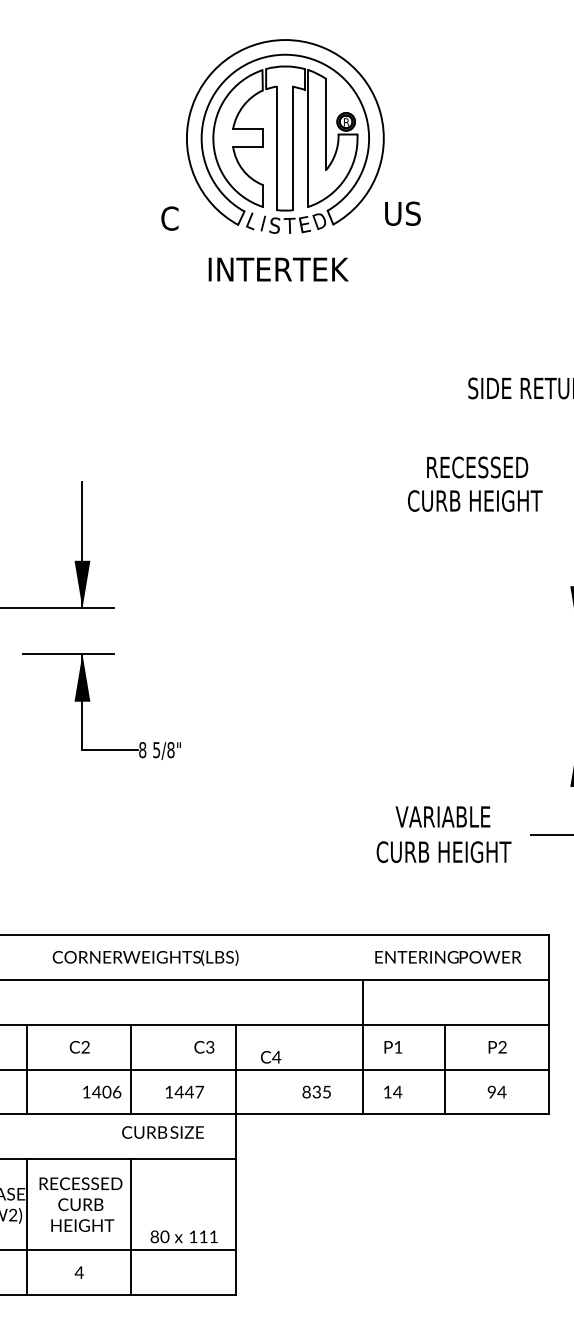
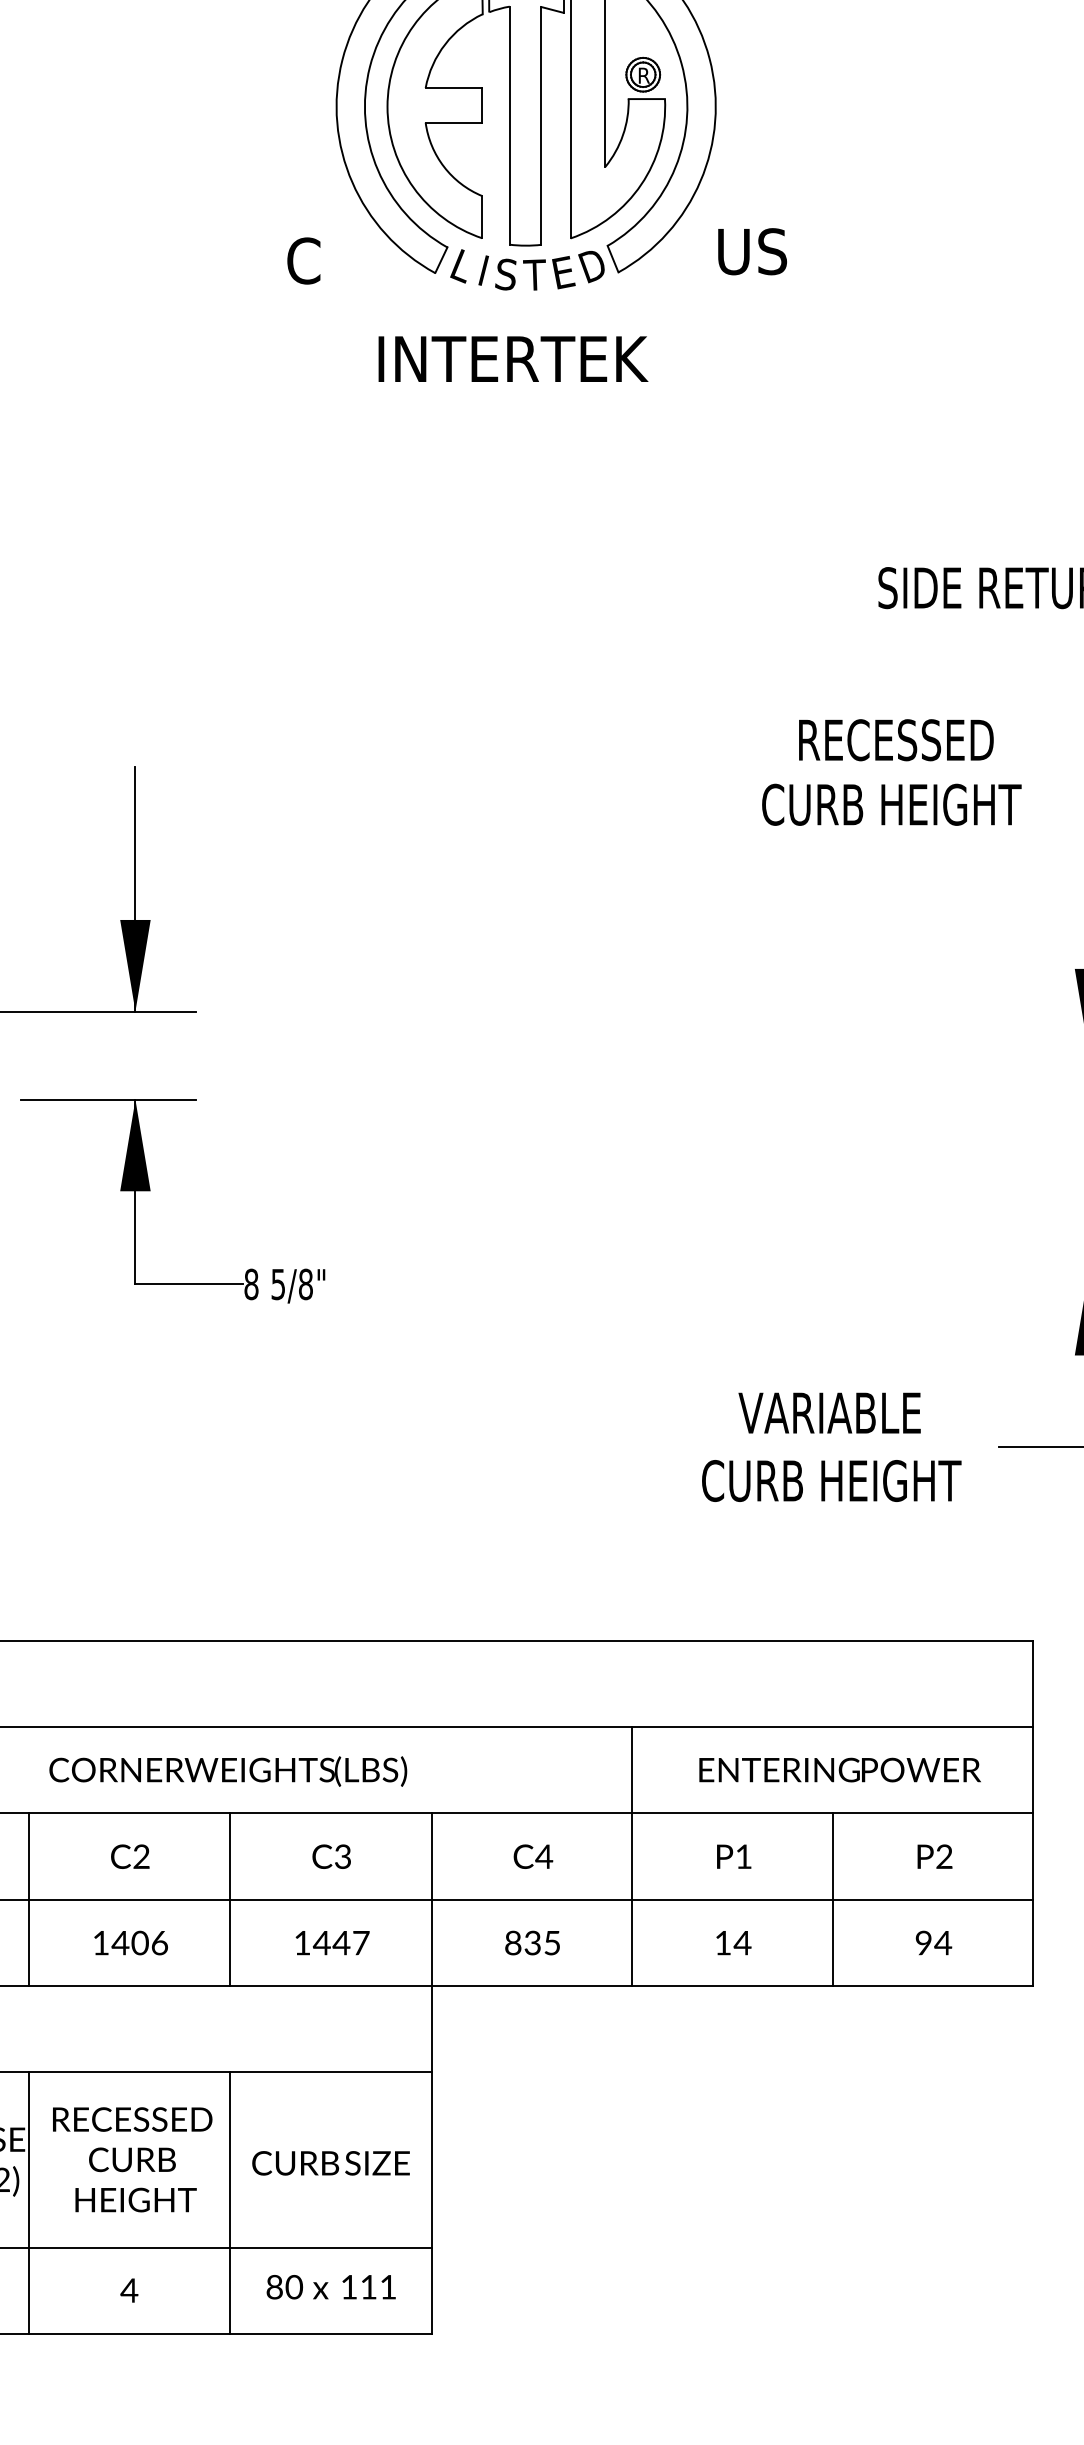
text: (145, 957) -> (227, 1770), moved
text: (448, 957) -> (840, 1770), moved
line: (363, 1046) -> (632, 1855), moved
text: (204, 1047) -> (331, 1857), moved
text: (271, 1057) -> (534, 1857), moved
text: (102, 1091) -> (131, 1941), moved
text: (316, 1091) -> (532, 1941), moved
text: (162, 1132) -> (330, 2163), moved
text: (183, 1236) -> (330, 2286), moved

